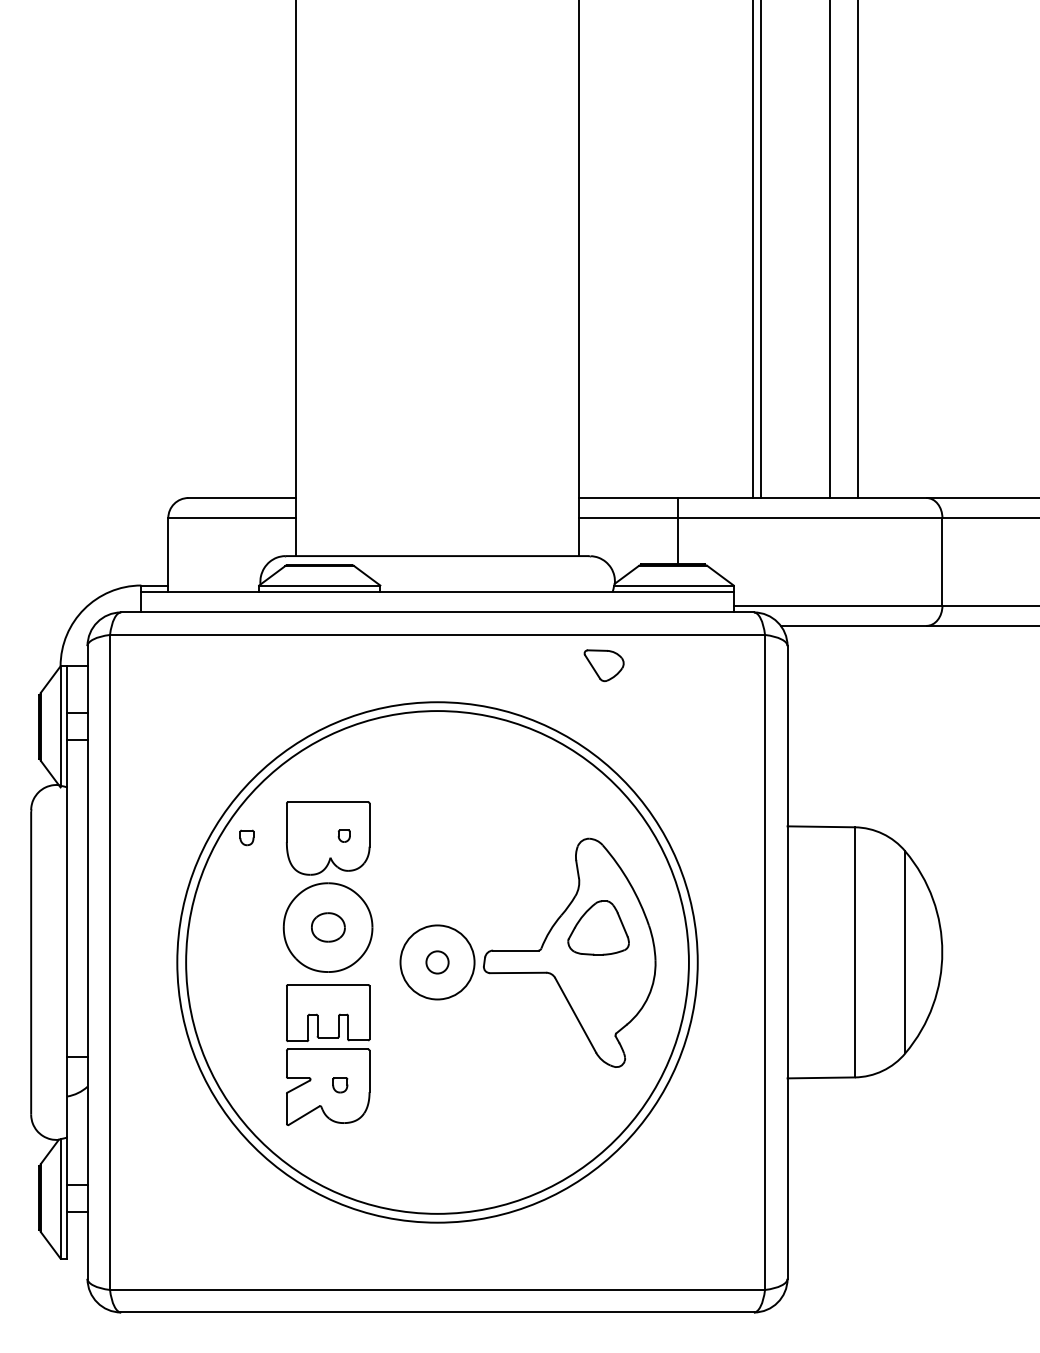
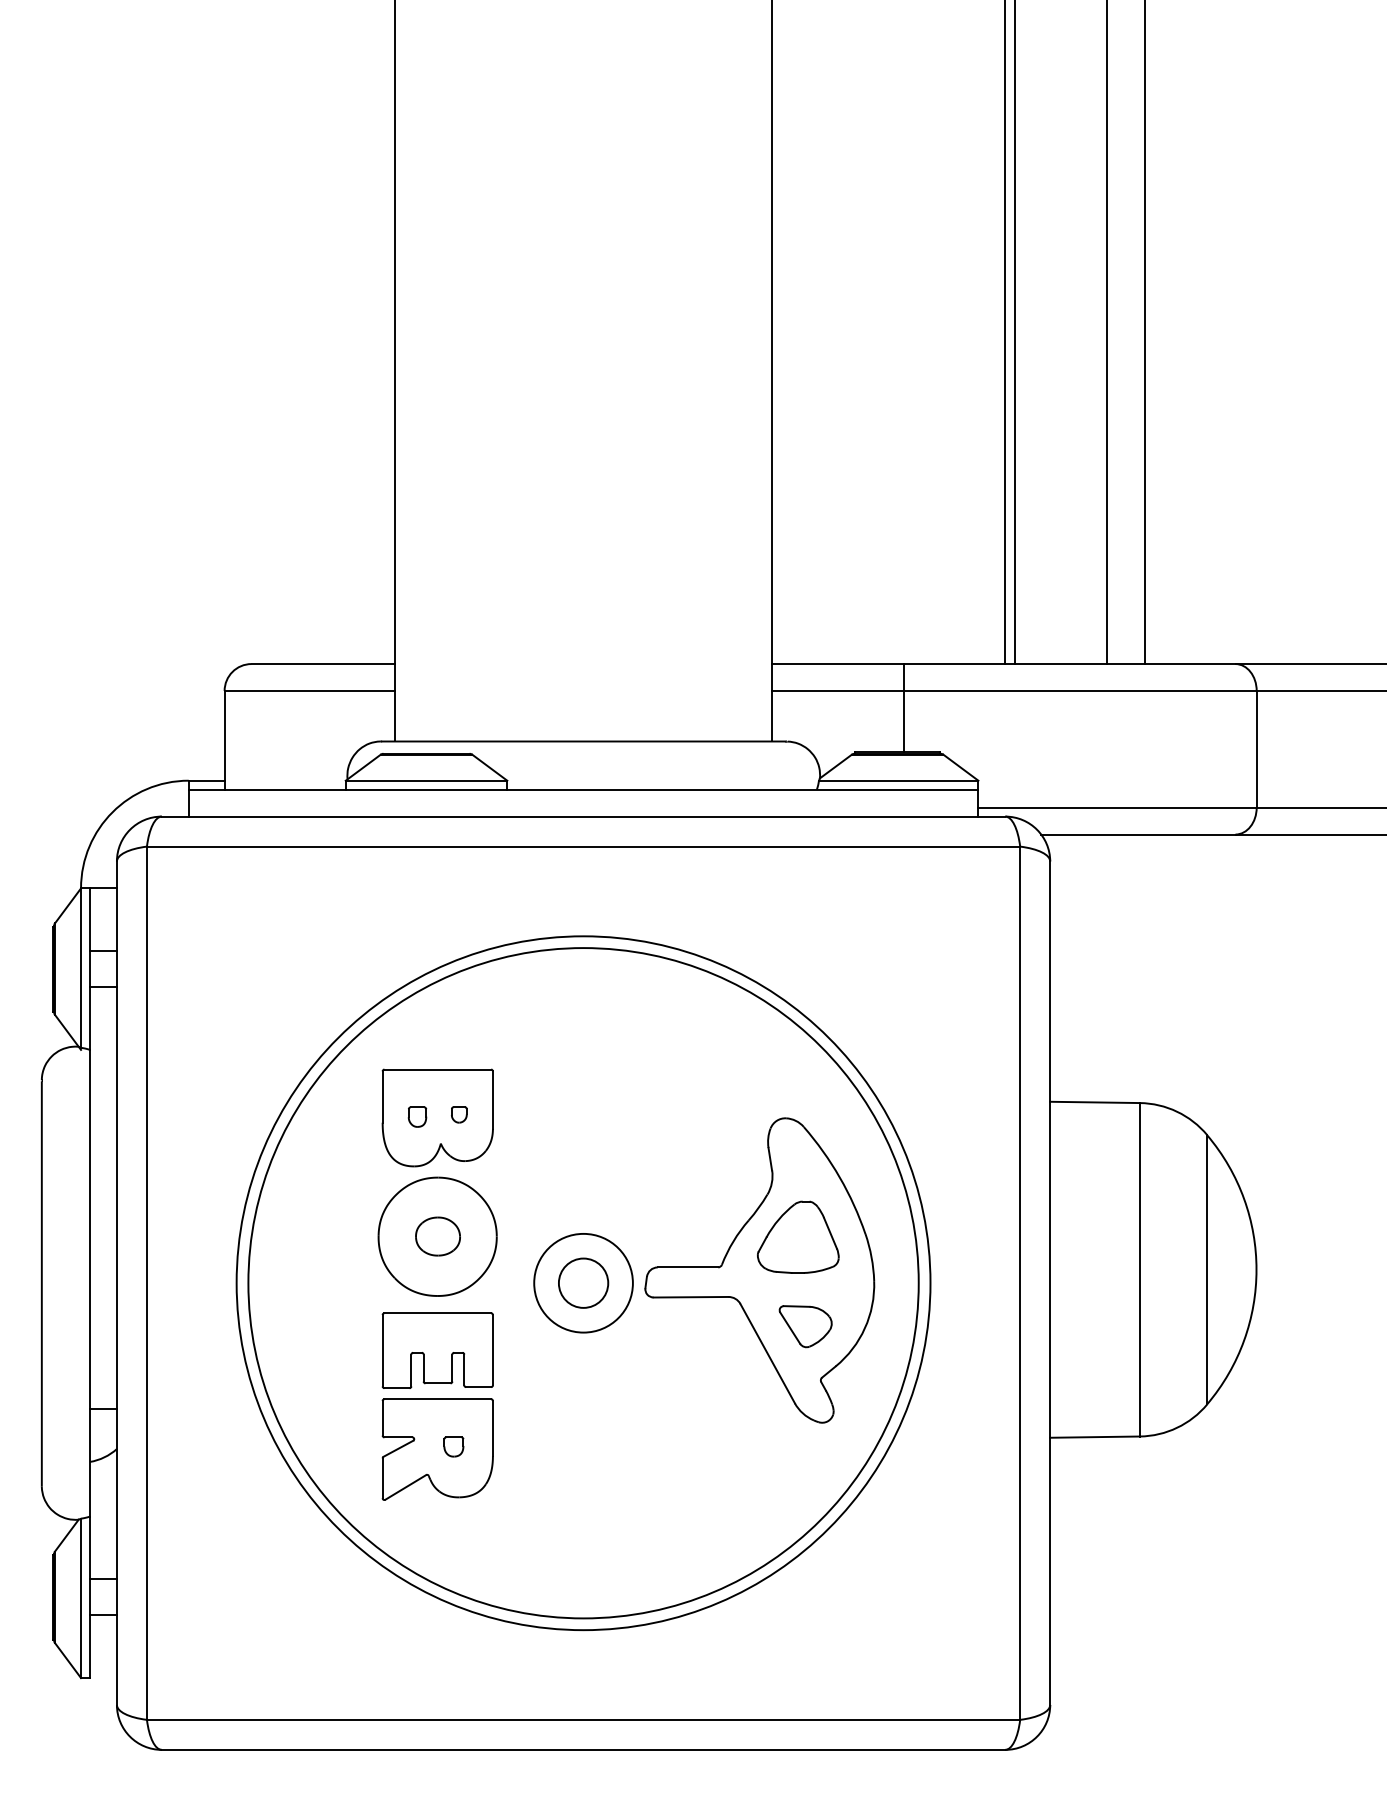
part: (604, 665) -> (805, 1326), moved
part: (246, 837) -> (417, 1116), moved
circle: (437, 961) -> (583, 1282), size x1.67

